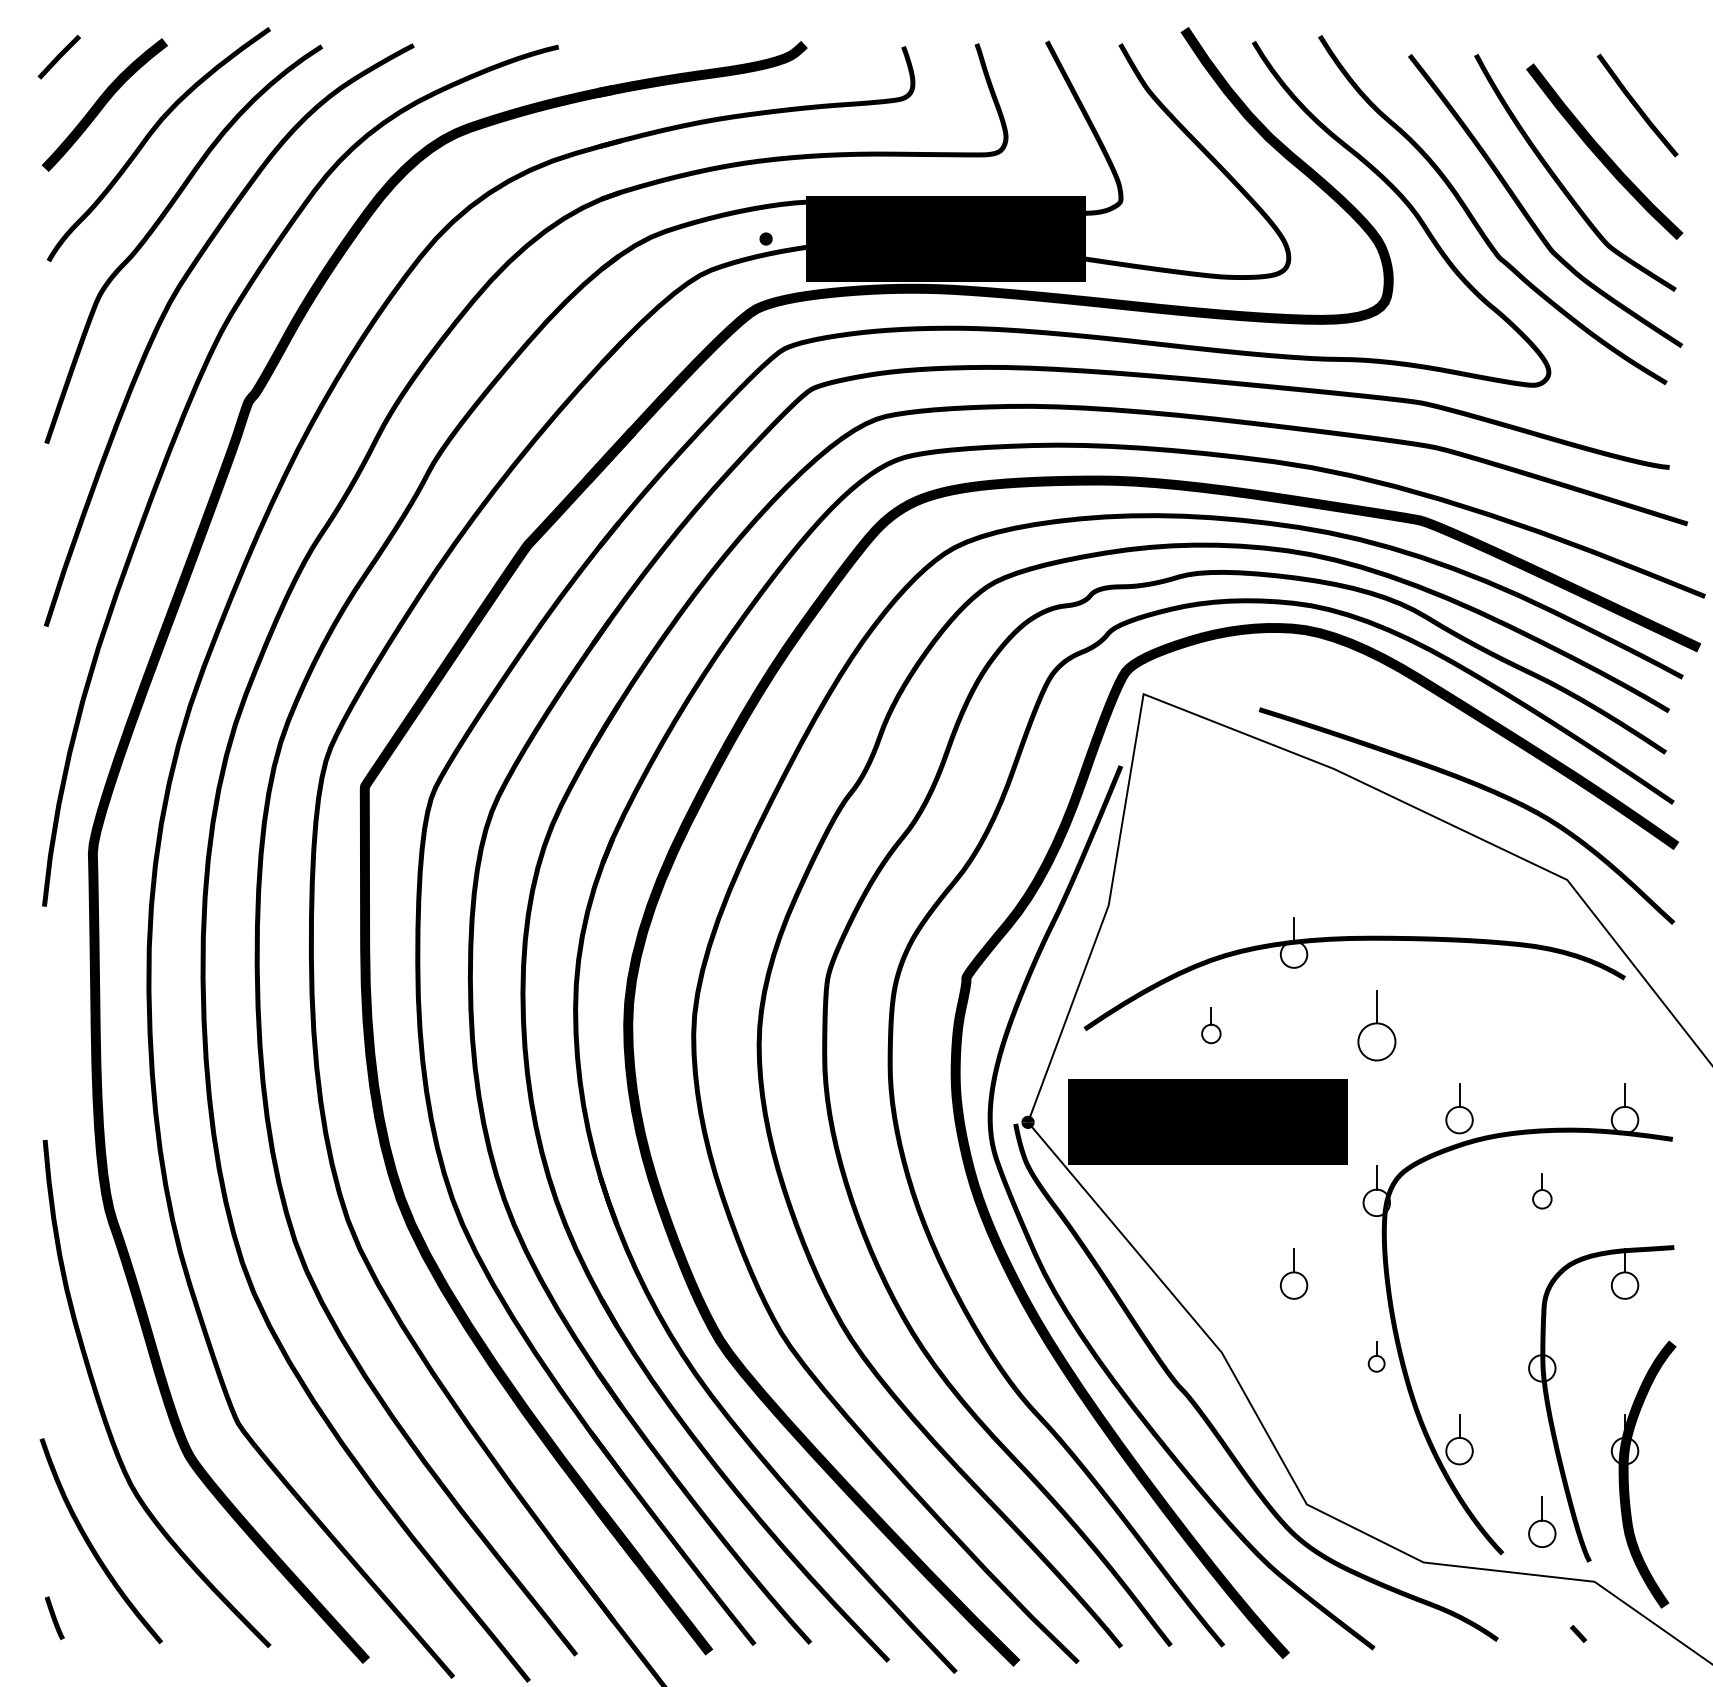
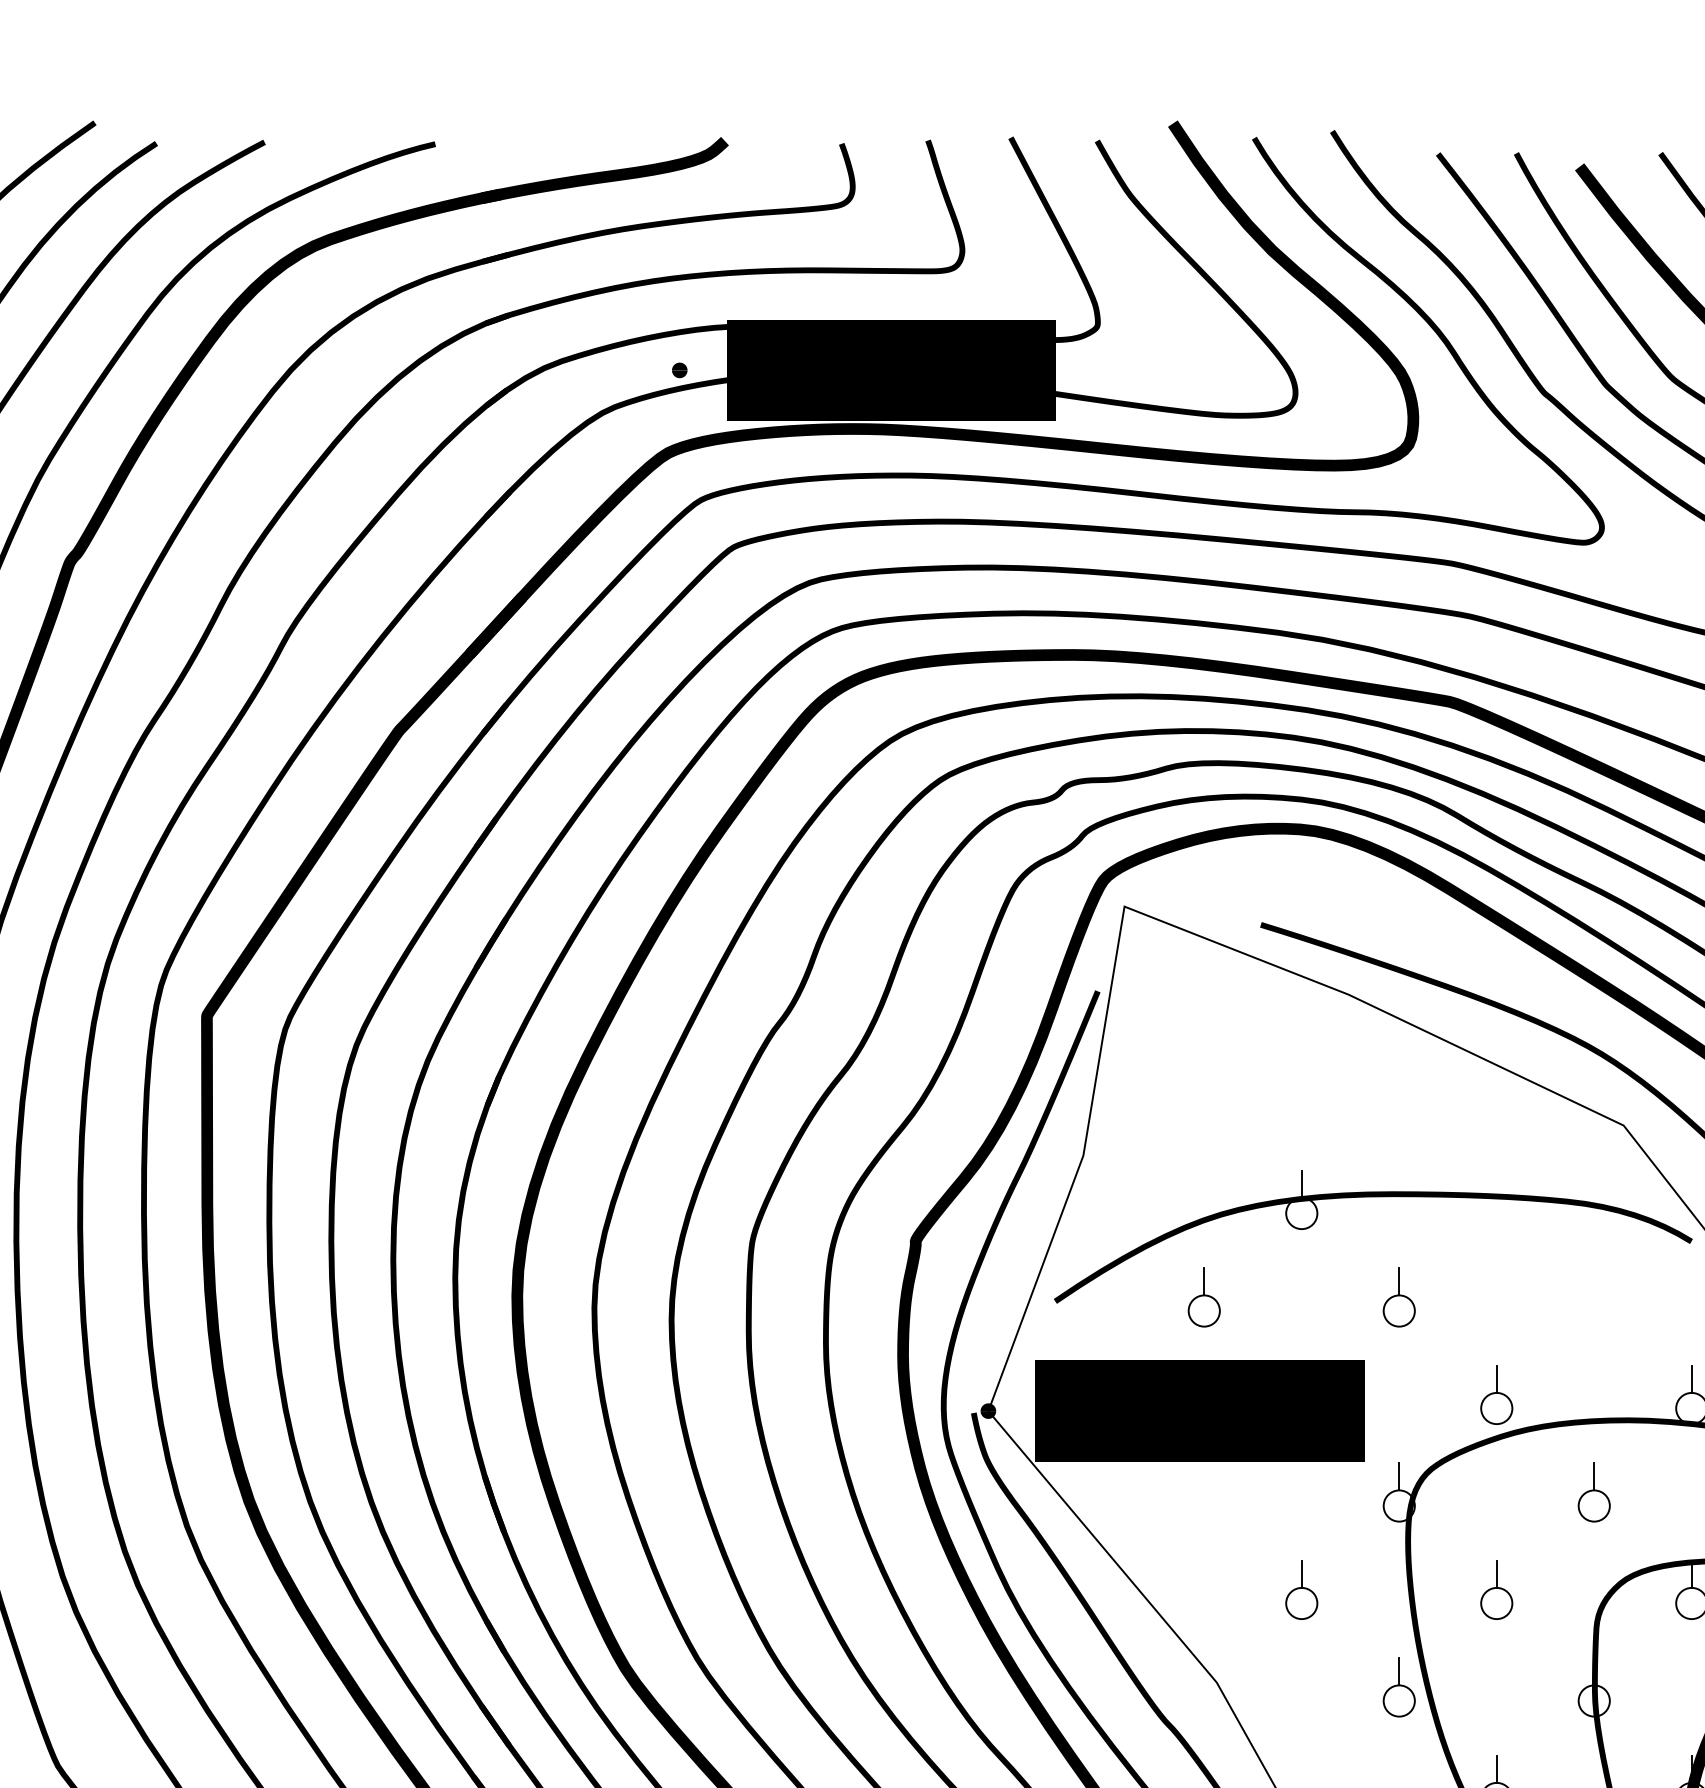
part: (1211, 1025) -> (1204, 1297), size x1.43
part: (1376, 1025) -> (1398, 1297), size x0.71
part: (1542, 1190) -> (1594, 1491), size x1.43
part: (1459, 1273) -> (1496, 1589), added
part: (1376, 1356) -> (1398, 1686), size x1.67

